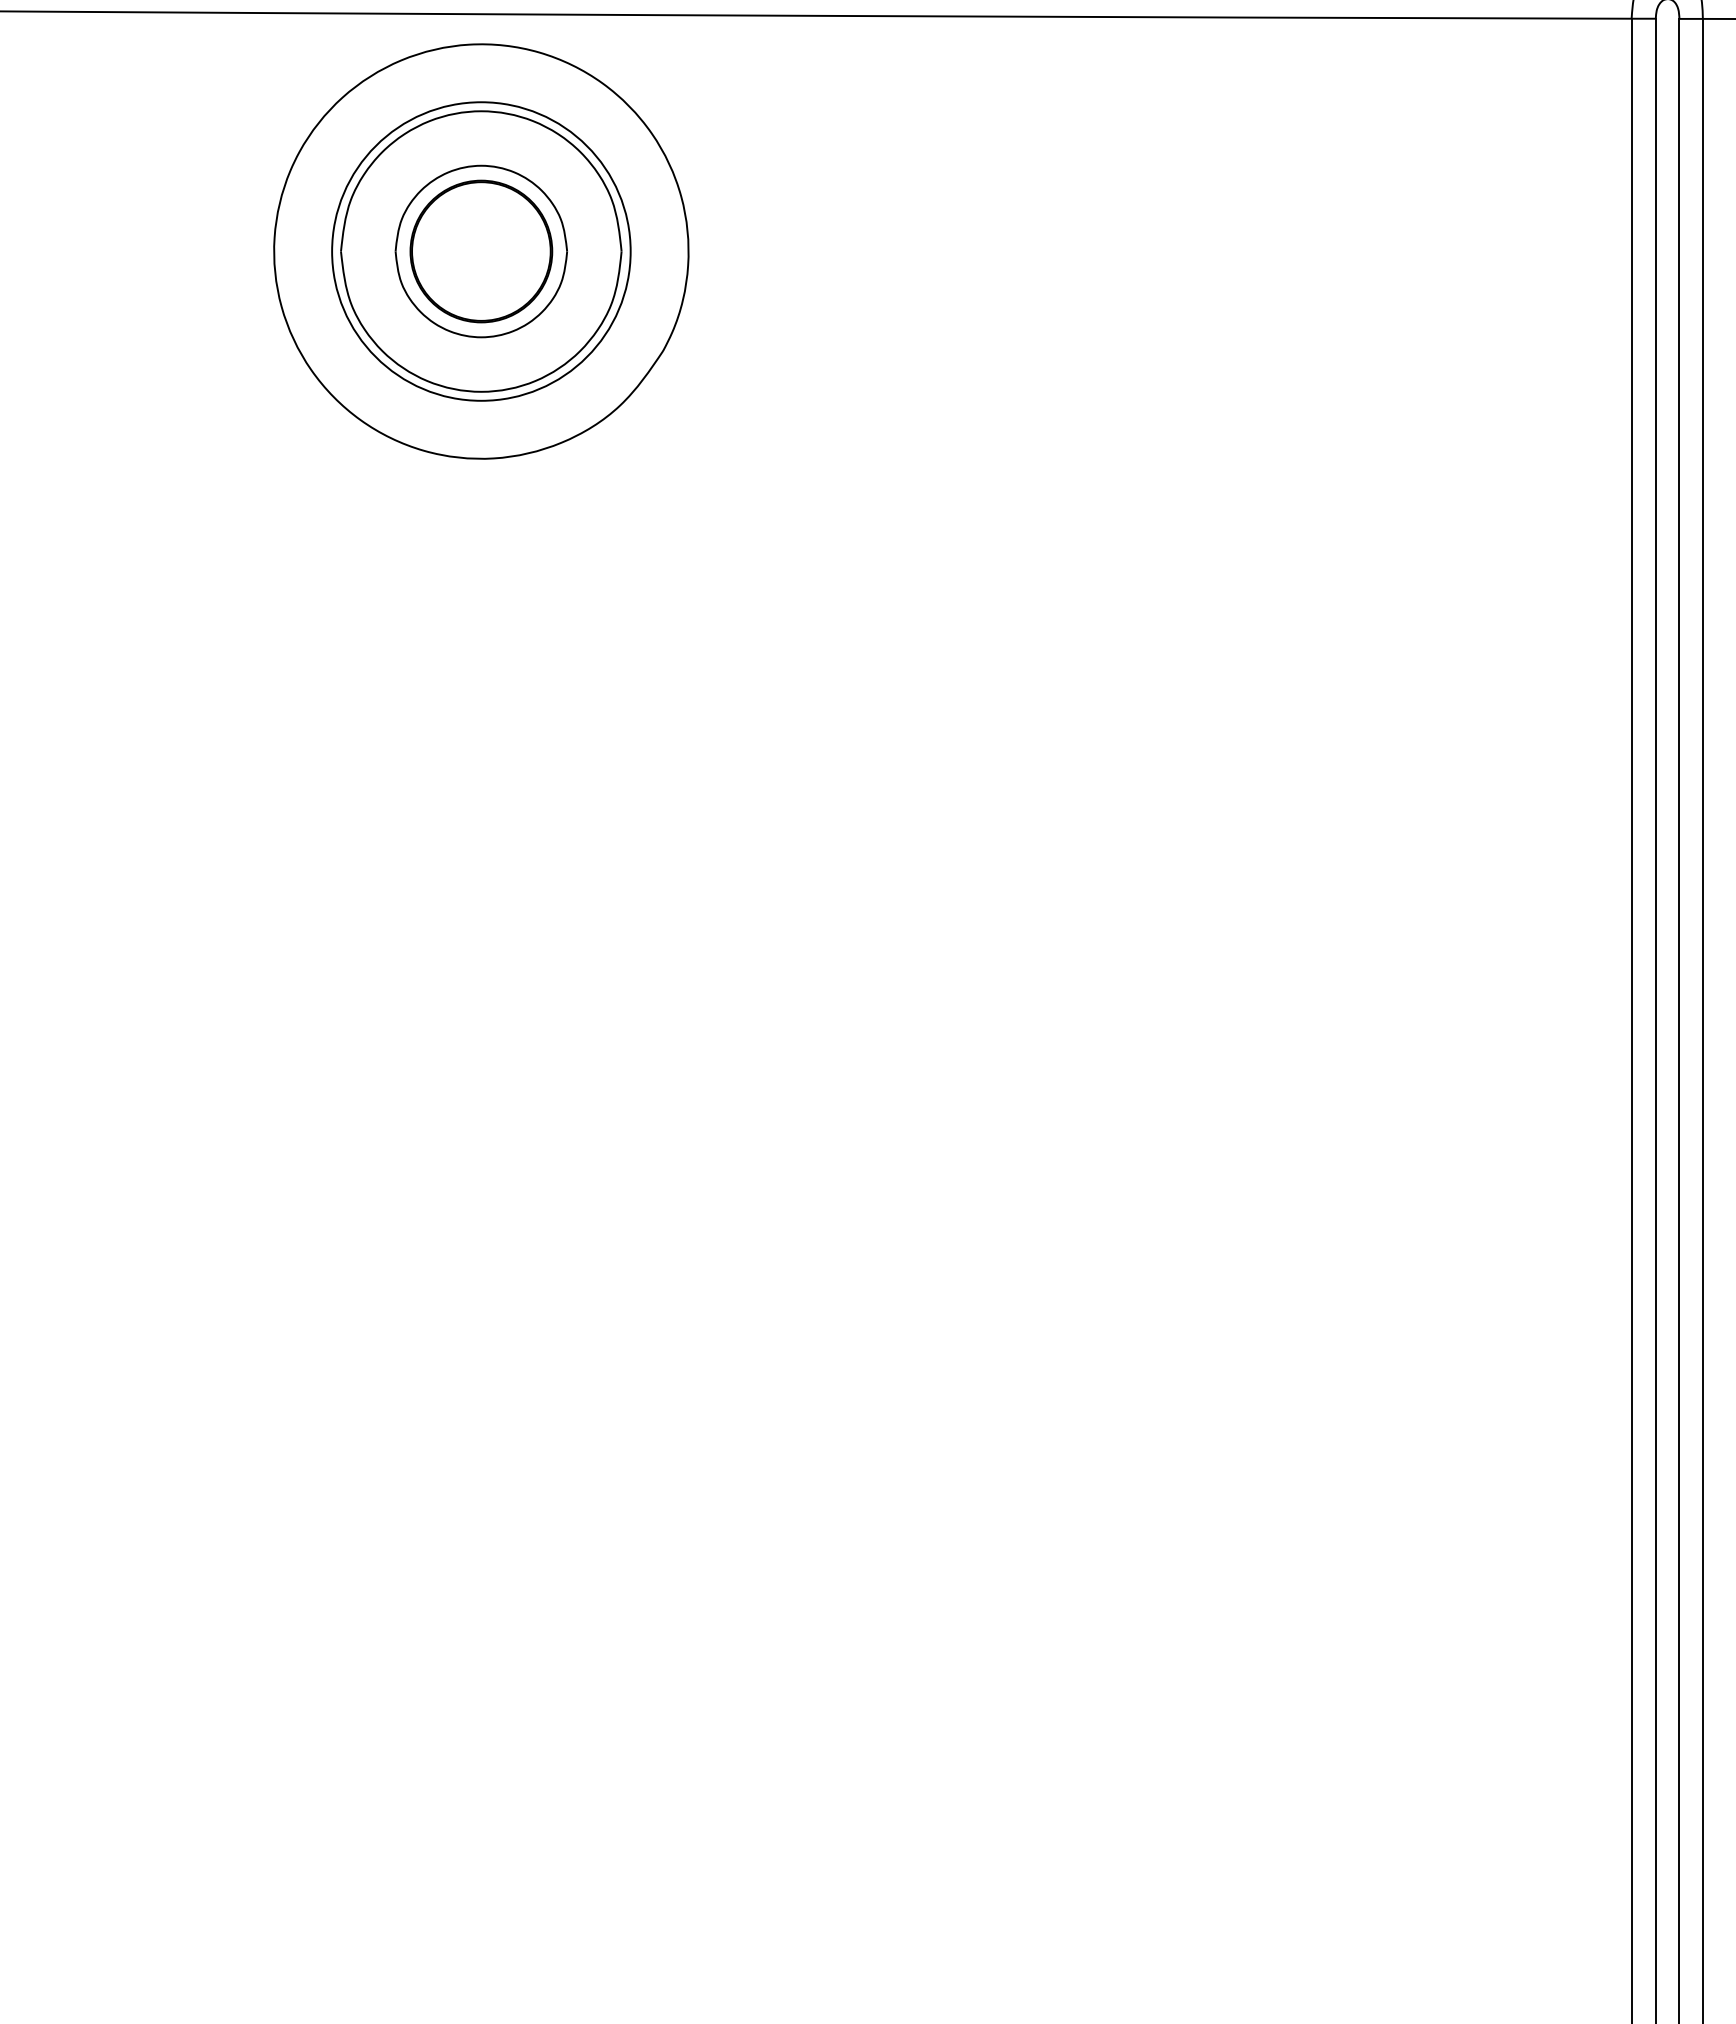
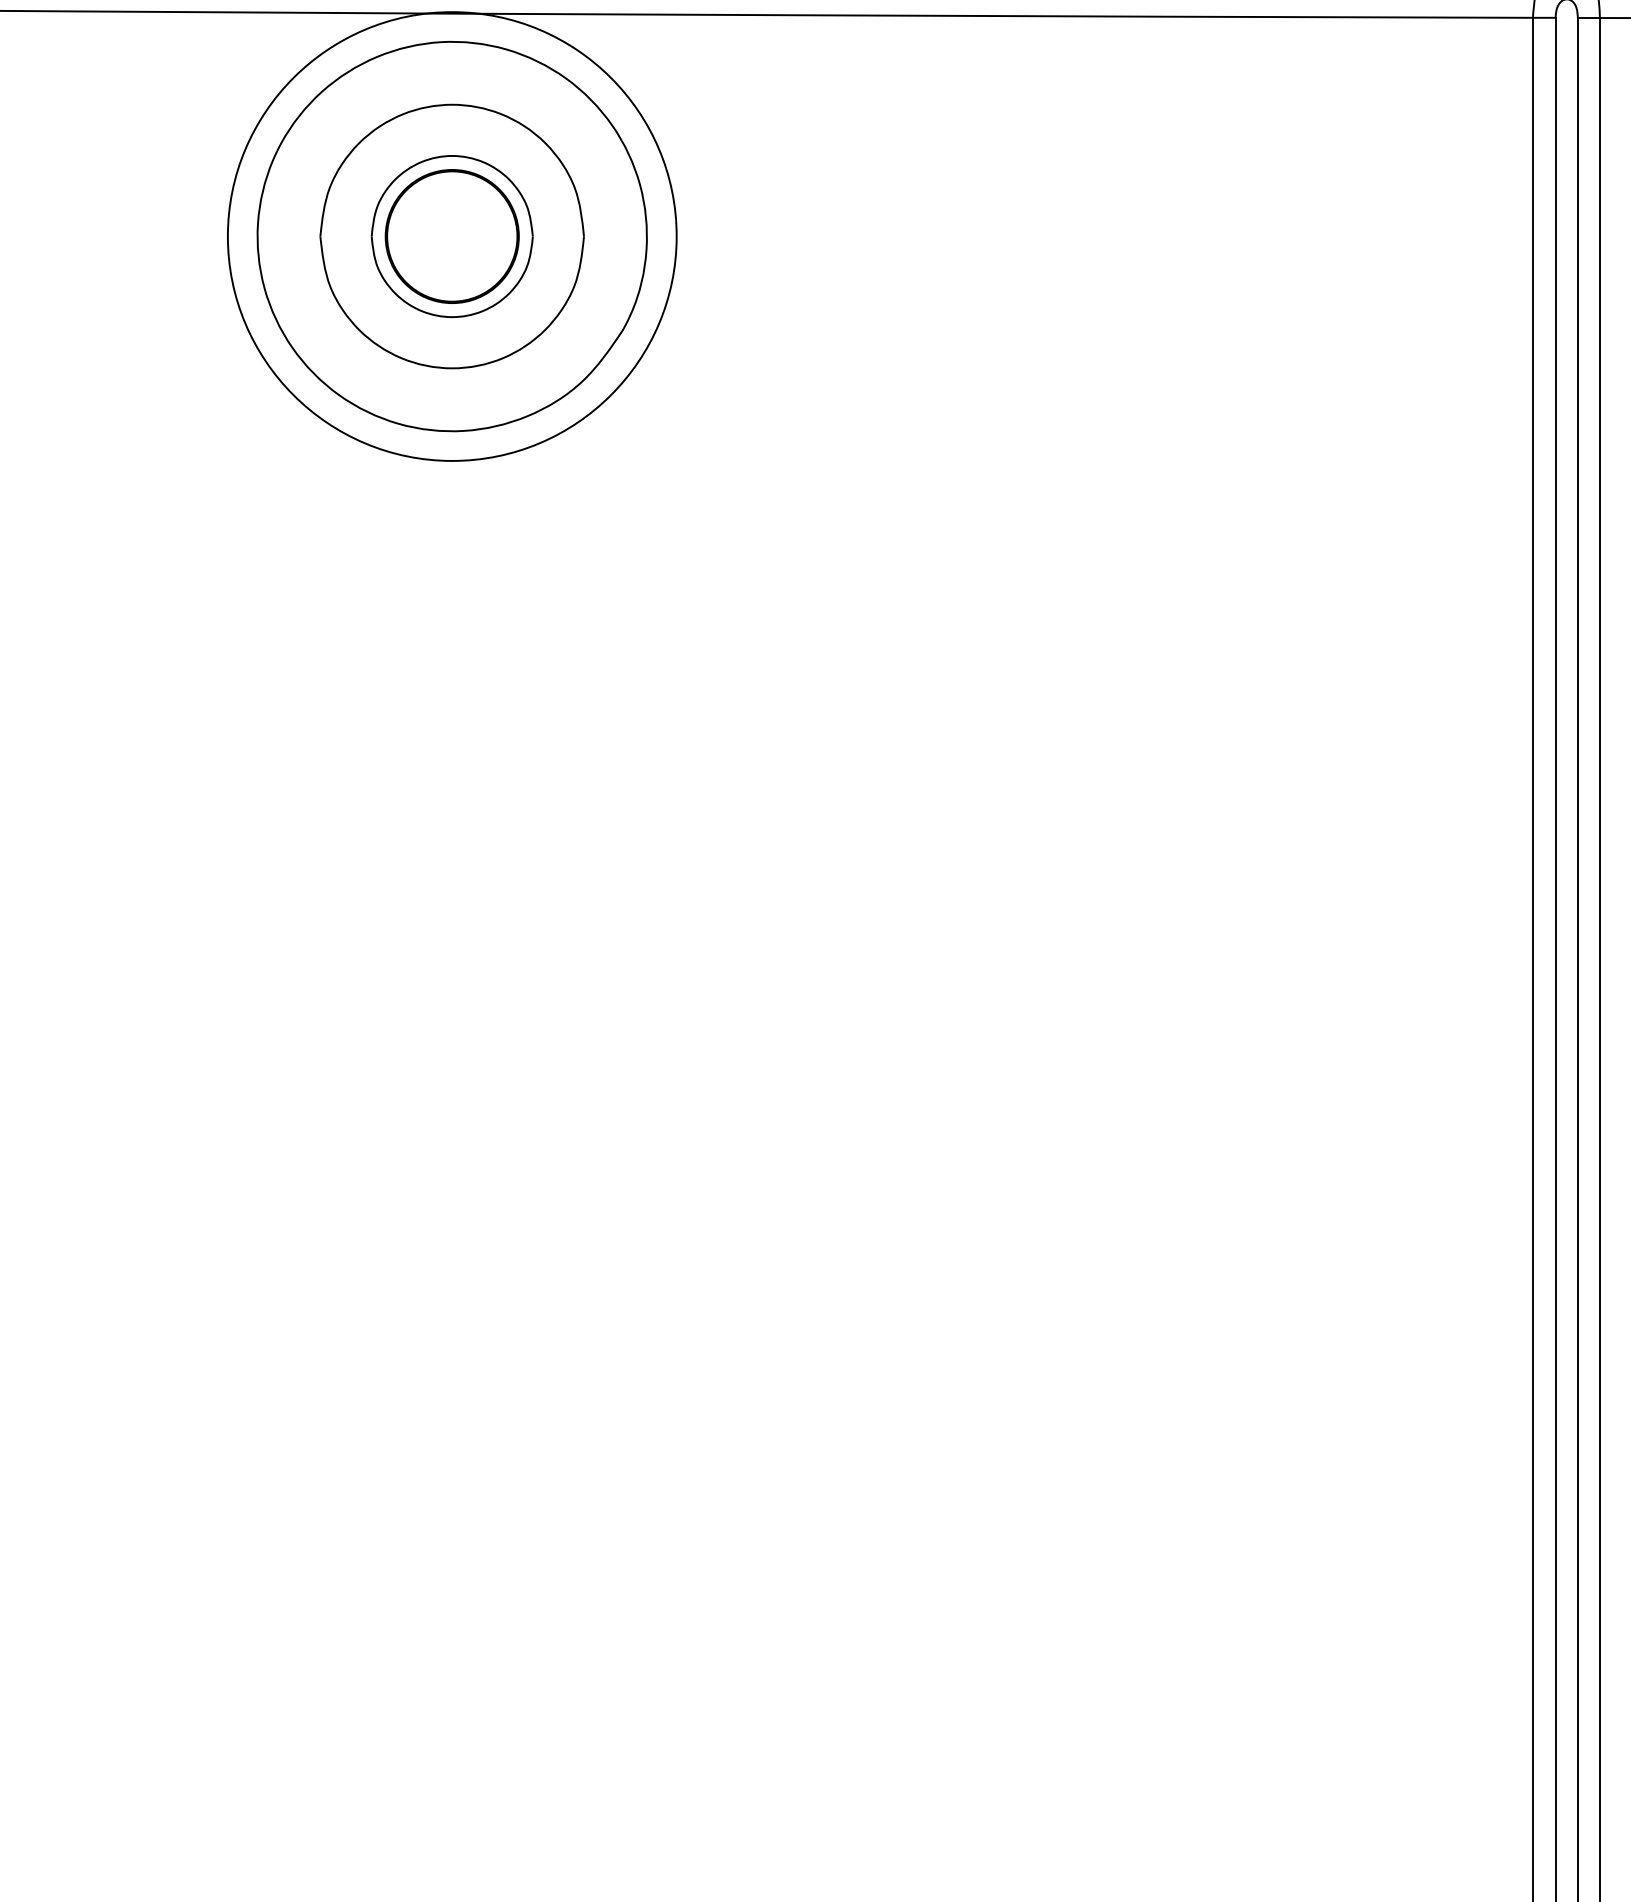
circle: (481, 251) -> (452, 236), size x1.6

